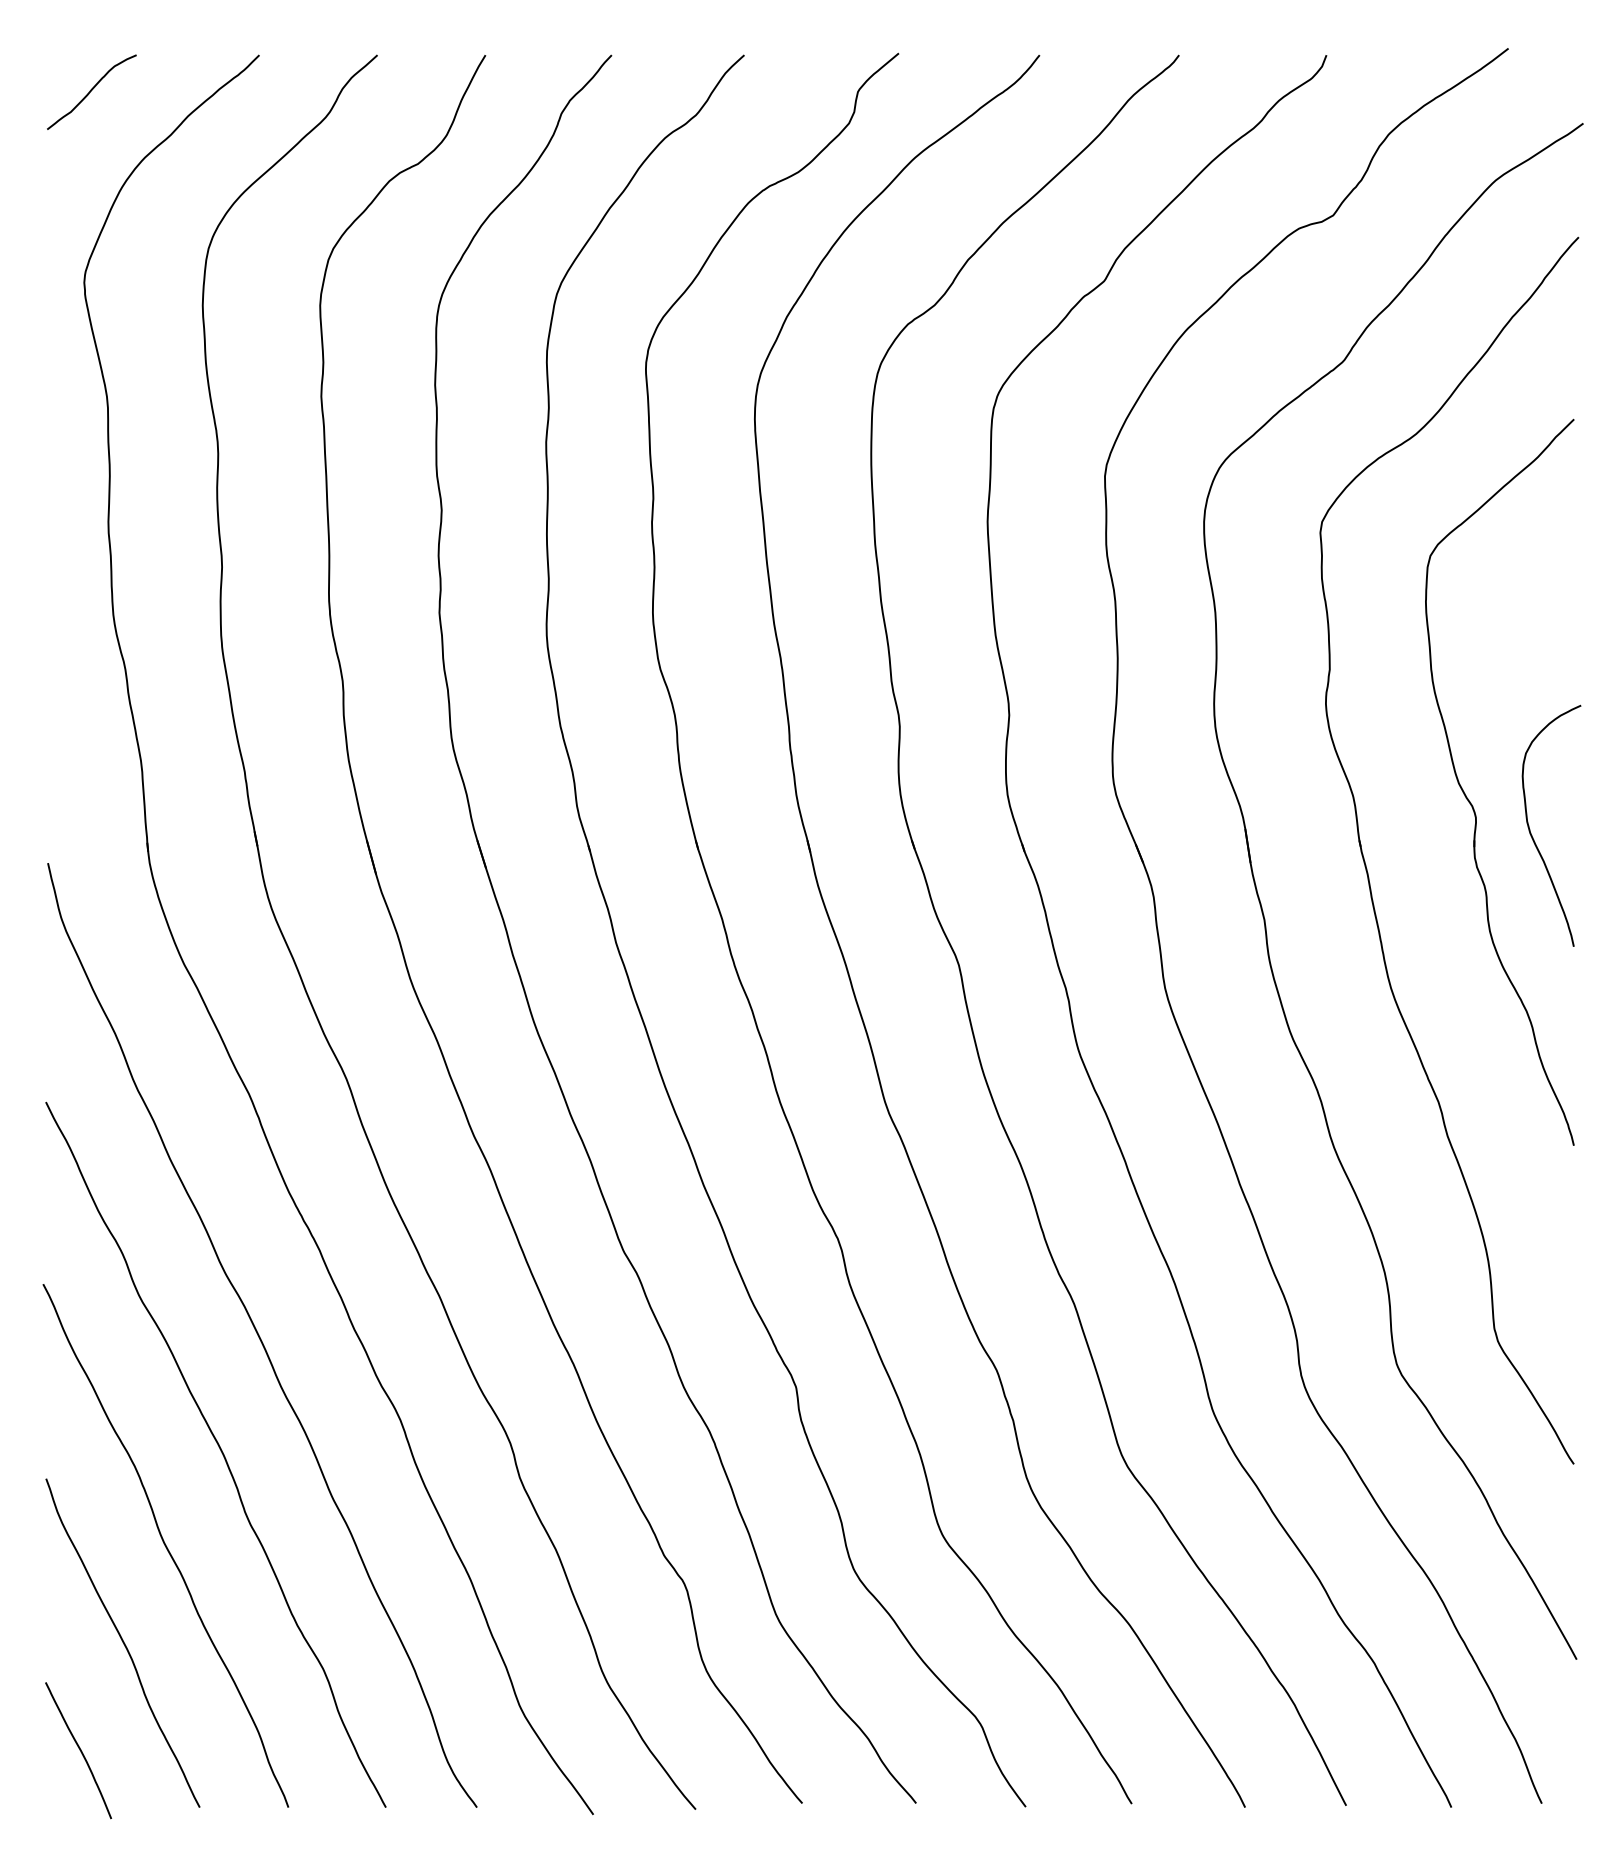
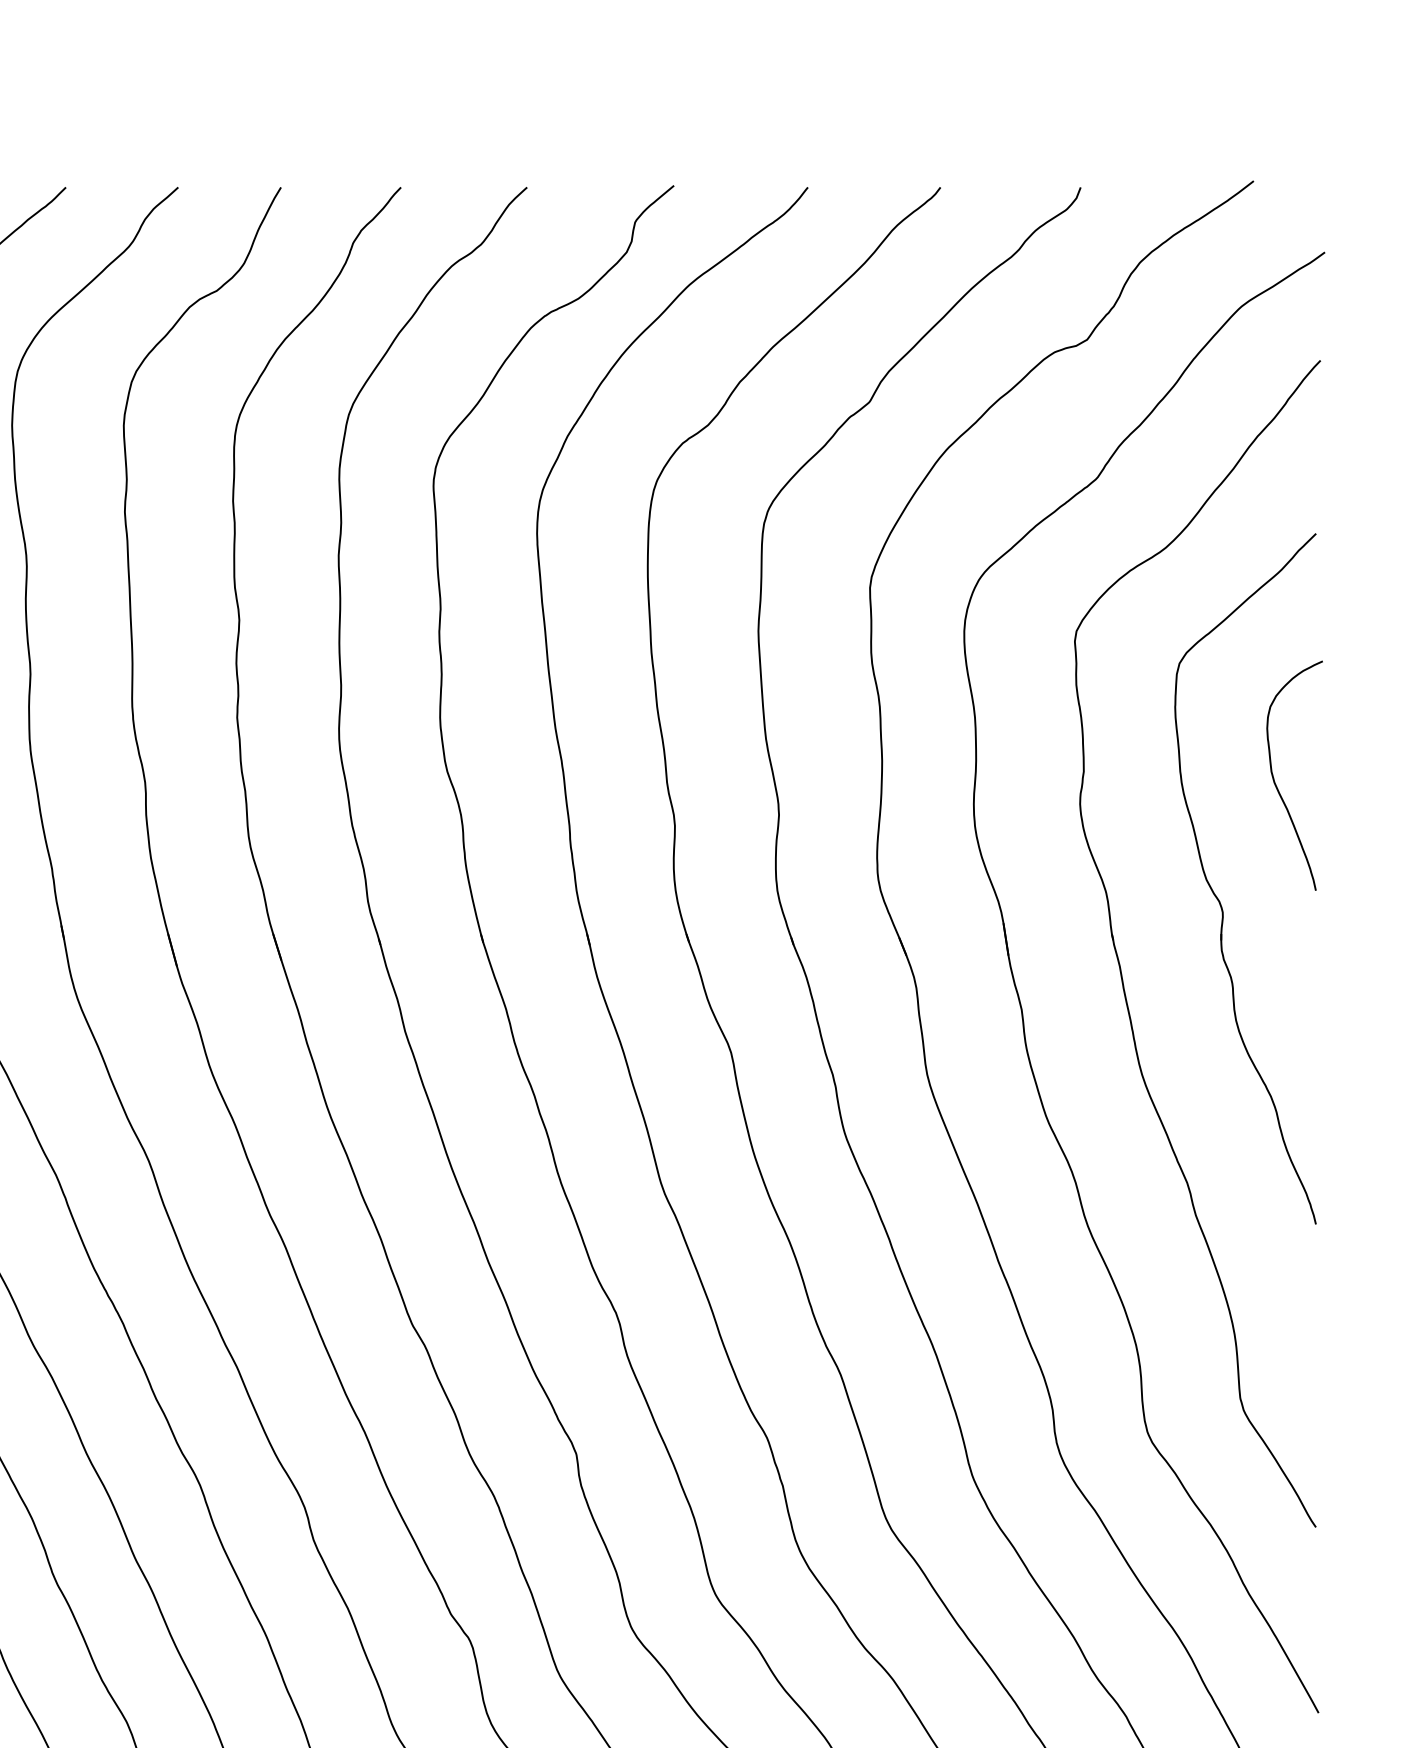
curve: (1530, 829) -> (1274, 779), moved

